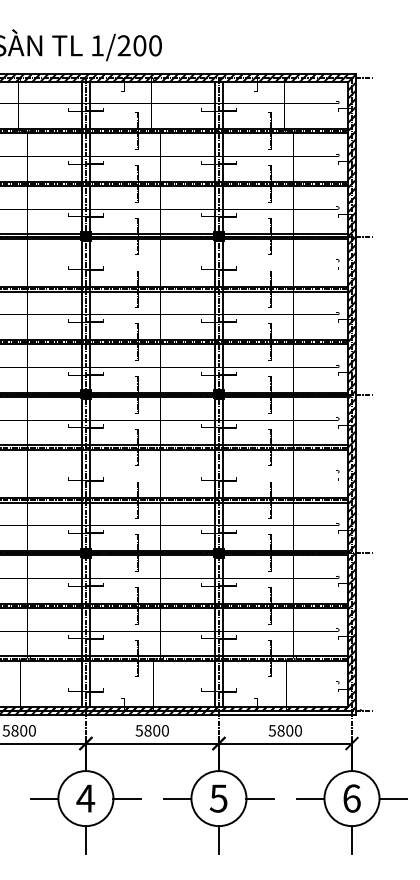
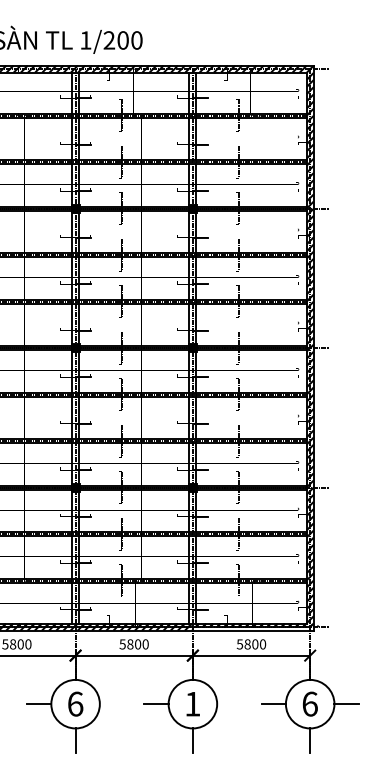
text: (85, 797) -> (75, 703), 4 -> 6
line: (126, 798) -> (111, 704), removed
text: (218, 798) -> (192, 704), 5 -> 1
line: (260, 798) -> (229, 704), removed

